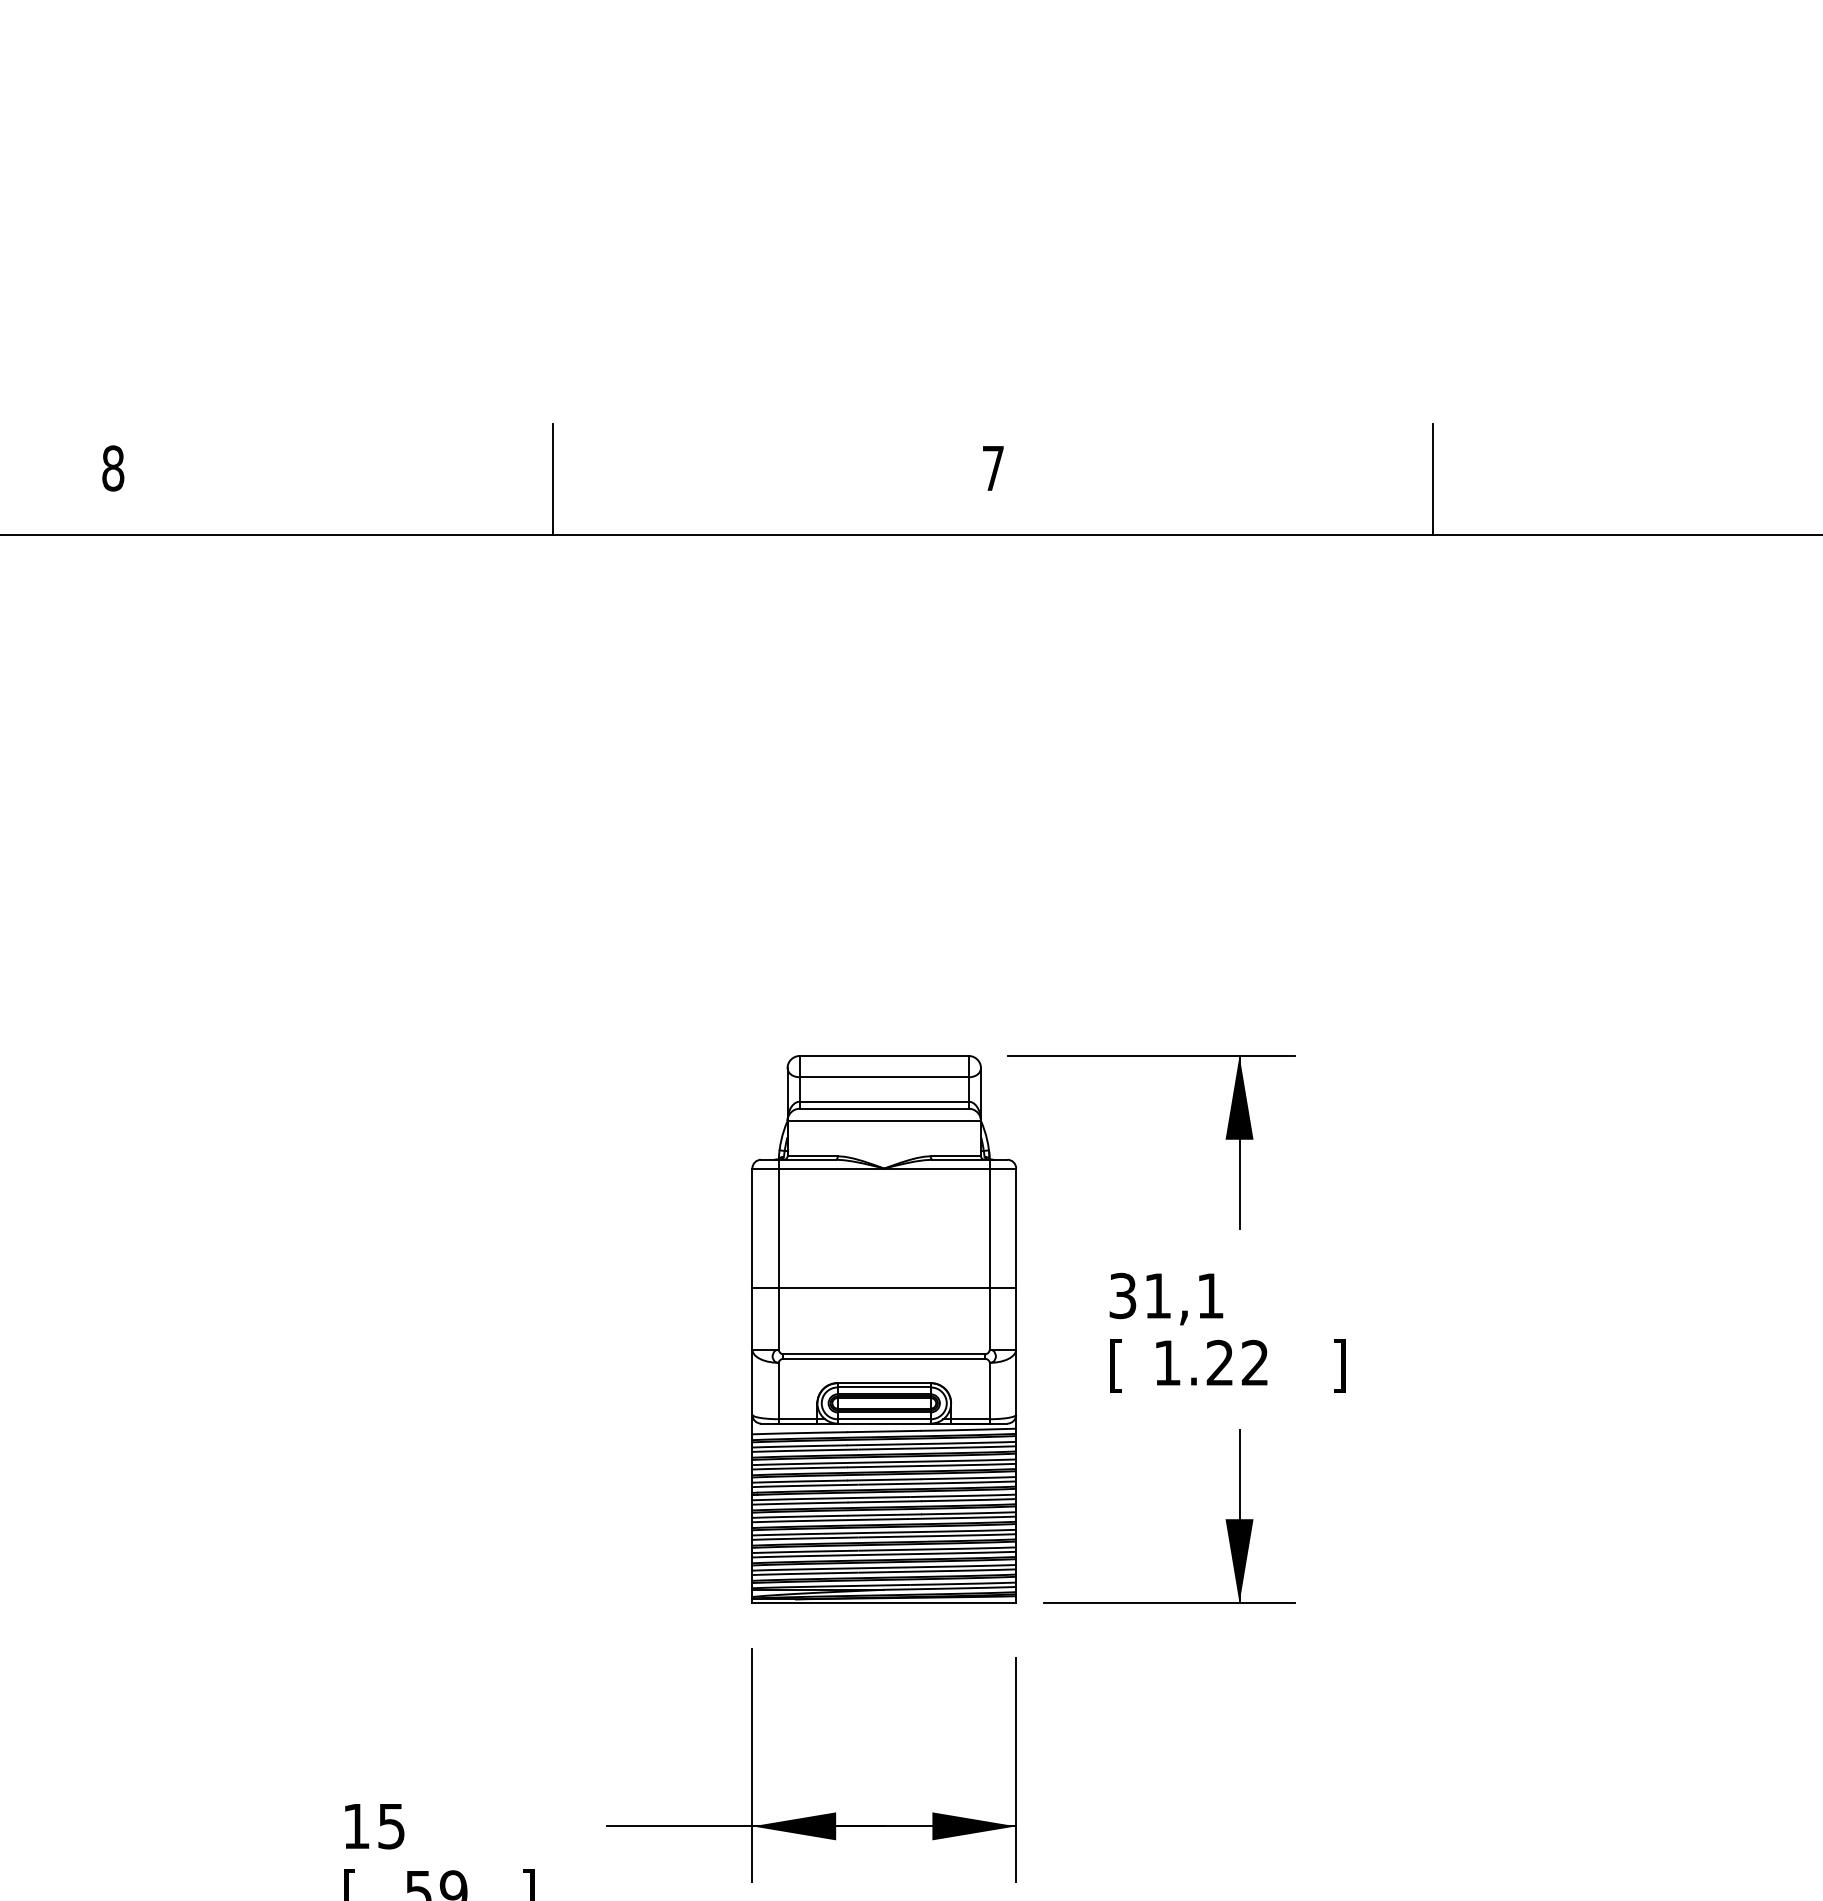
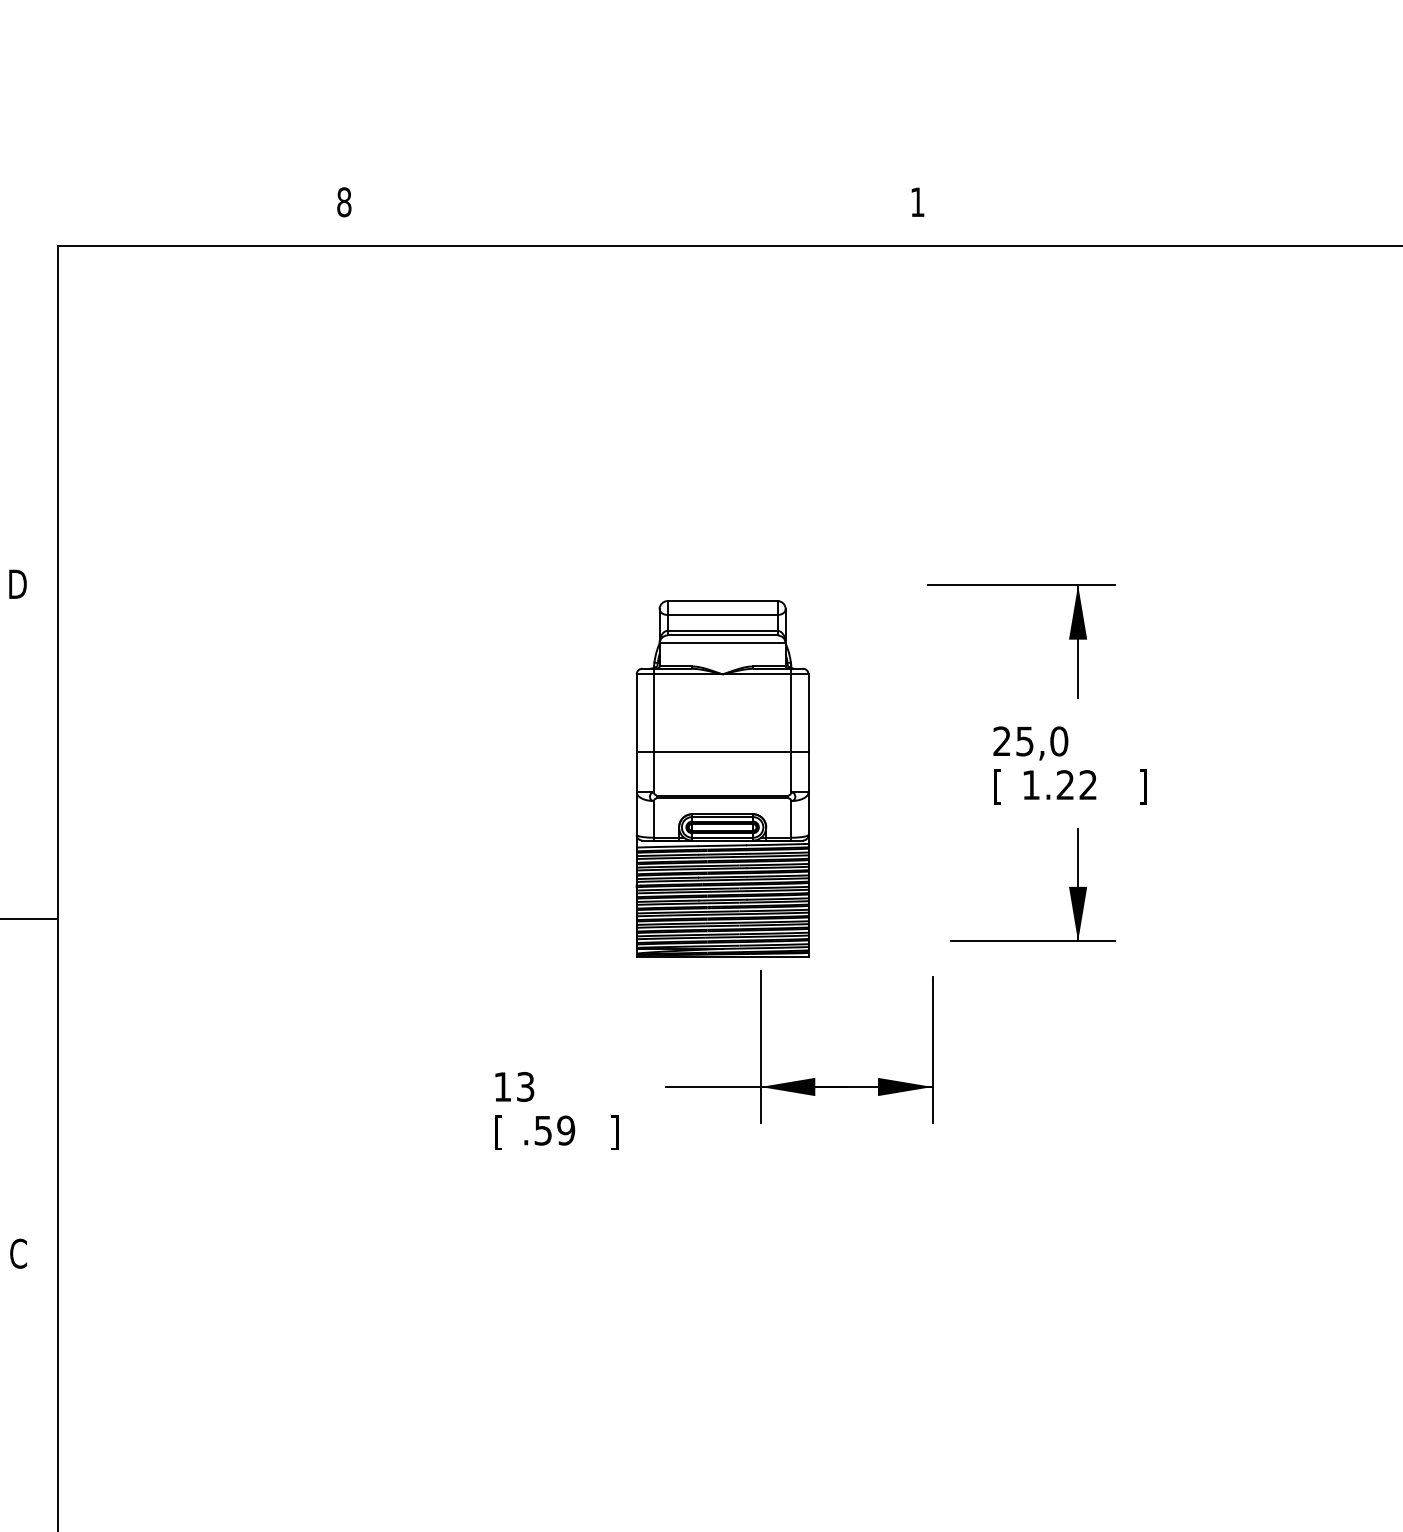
text: (993, 467) -> (917, 201), 7 -> 1
line: (554, 479) -> (631, 209), removed
line: (1433, 479) -> (1204, 209), removed
text: (1166, 1296) -> (1030, 741), 31,1 -> 25,0
part: (884, 1328) -> (722, 778), moved
text: (391, 1825) -> (525, 1086), 15 -> 13

